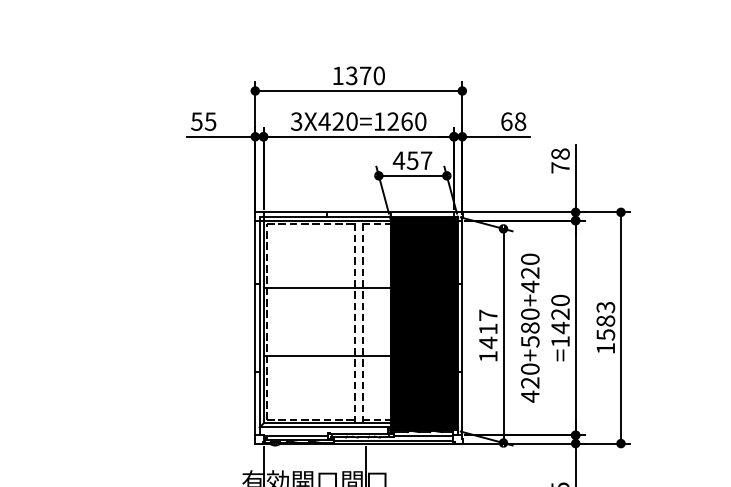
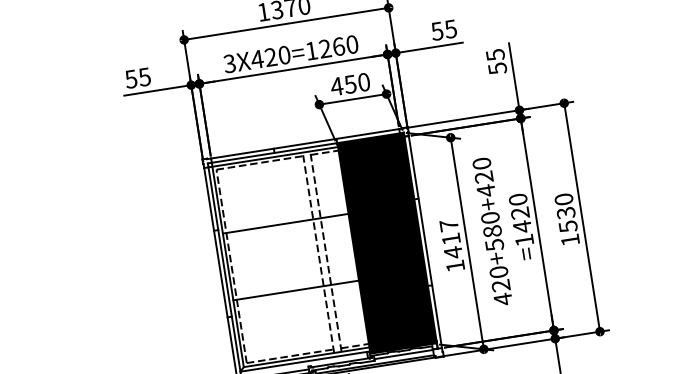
text: (513, 121) -> (444, 30), 68 -> 55
text: (426, 160) -> (364, 82), 457 -> 450
text: (560, 160) -> (496, 61), 78 -> 55
text: (605, 313) -> (564, 205), 1583 -> 1530

